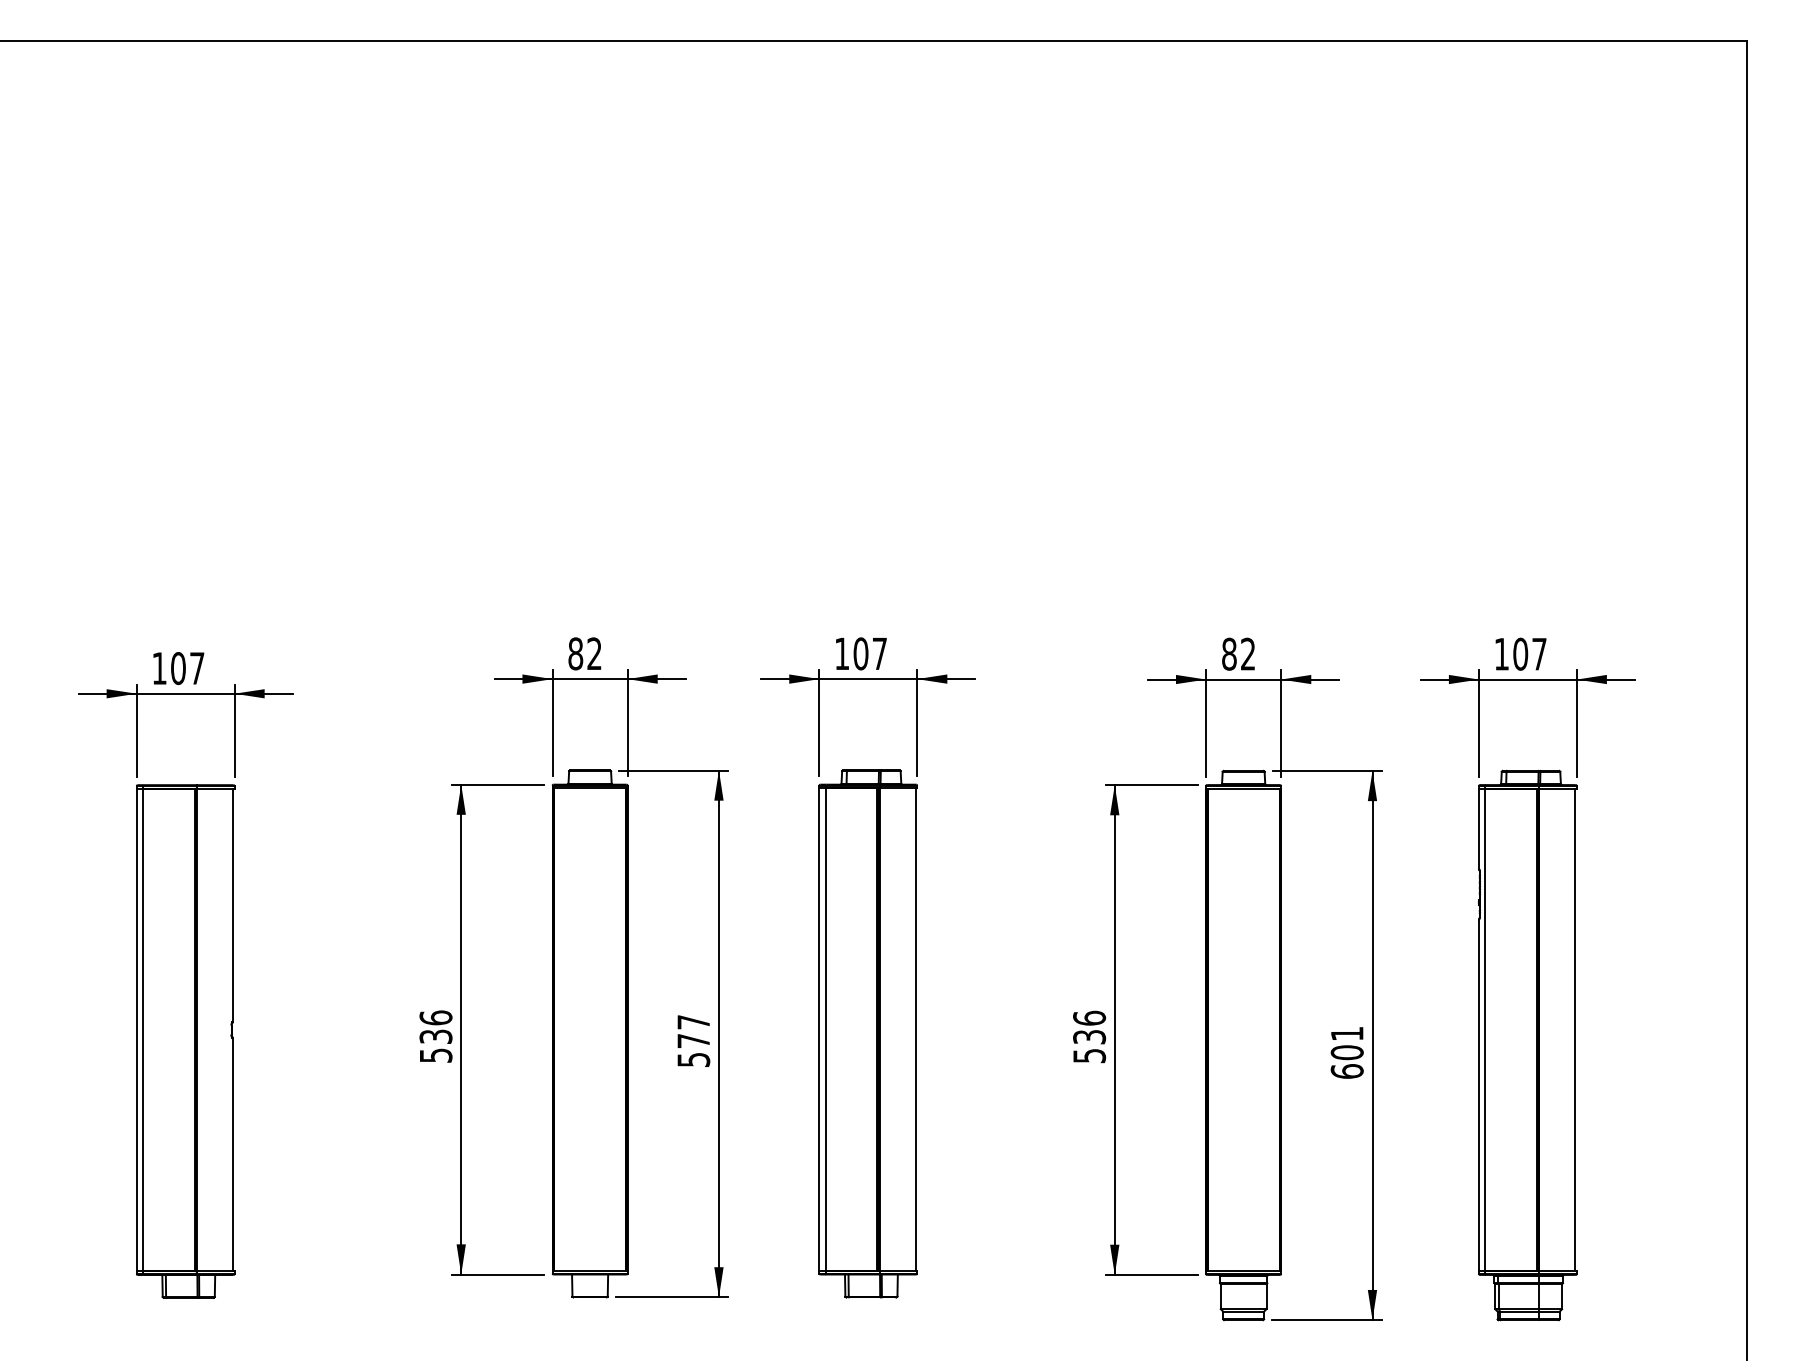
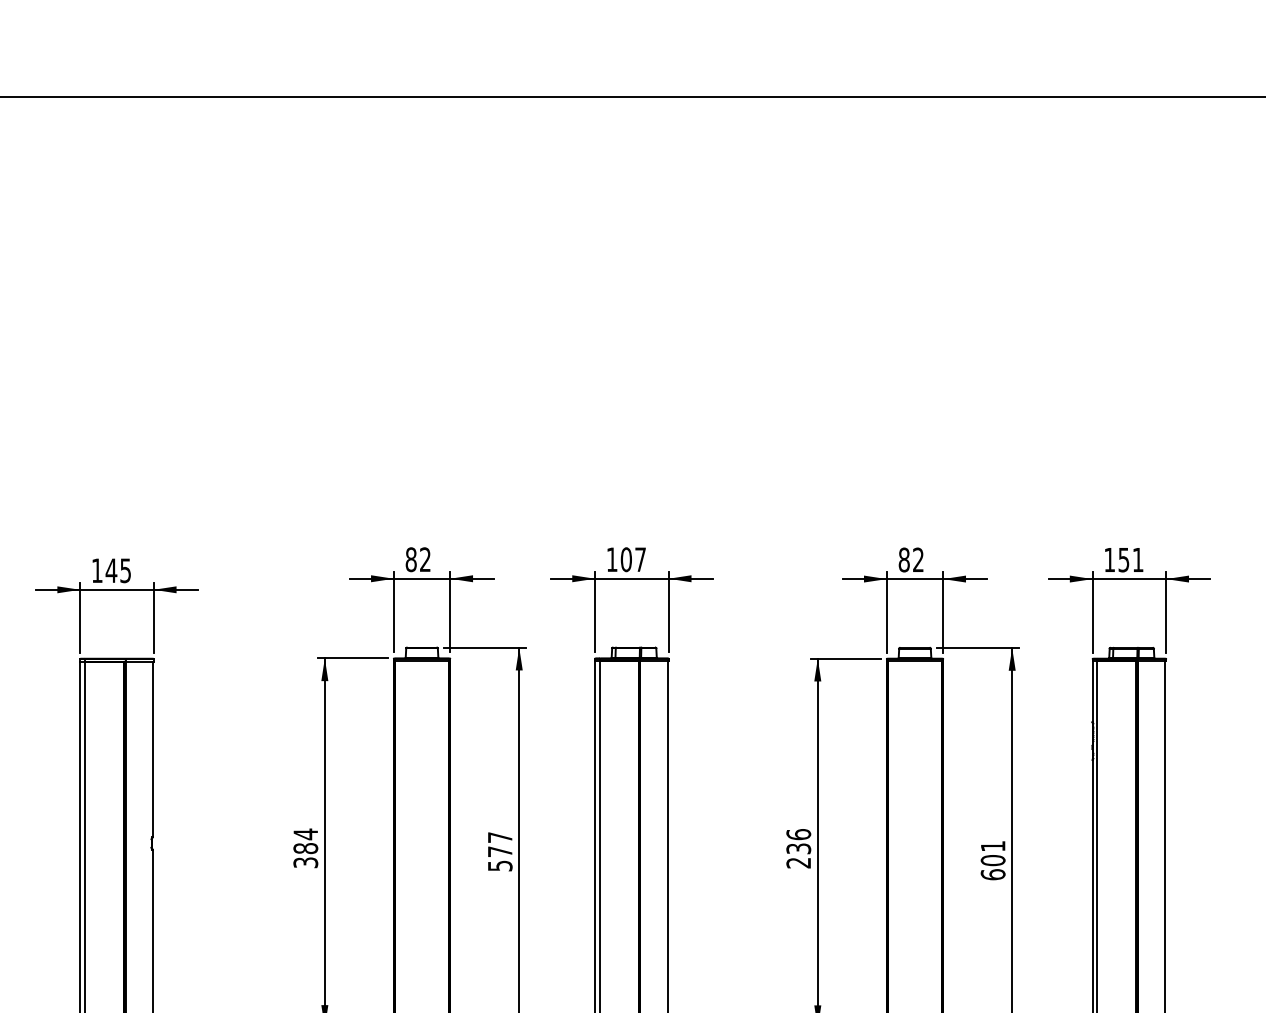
text: (1529, 653) -> (1130, 559), 107 -> 151
text: (187, 668) -> (118, 570), 107 -> 145
text: (435, 1036) -> (305, 848), 536 -> 384
text: (1089, 1056) -> (798, 863), 536 -> 236

